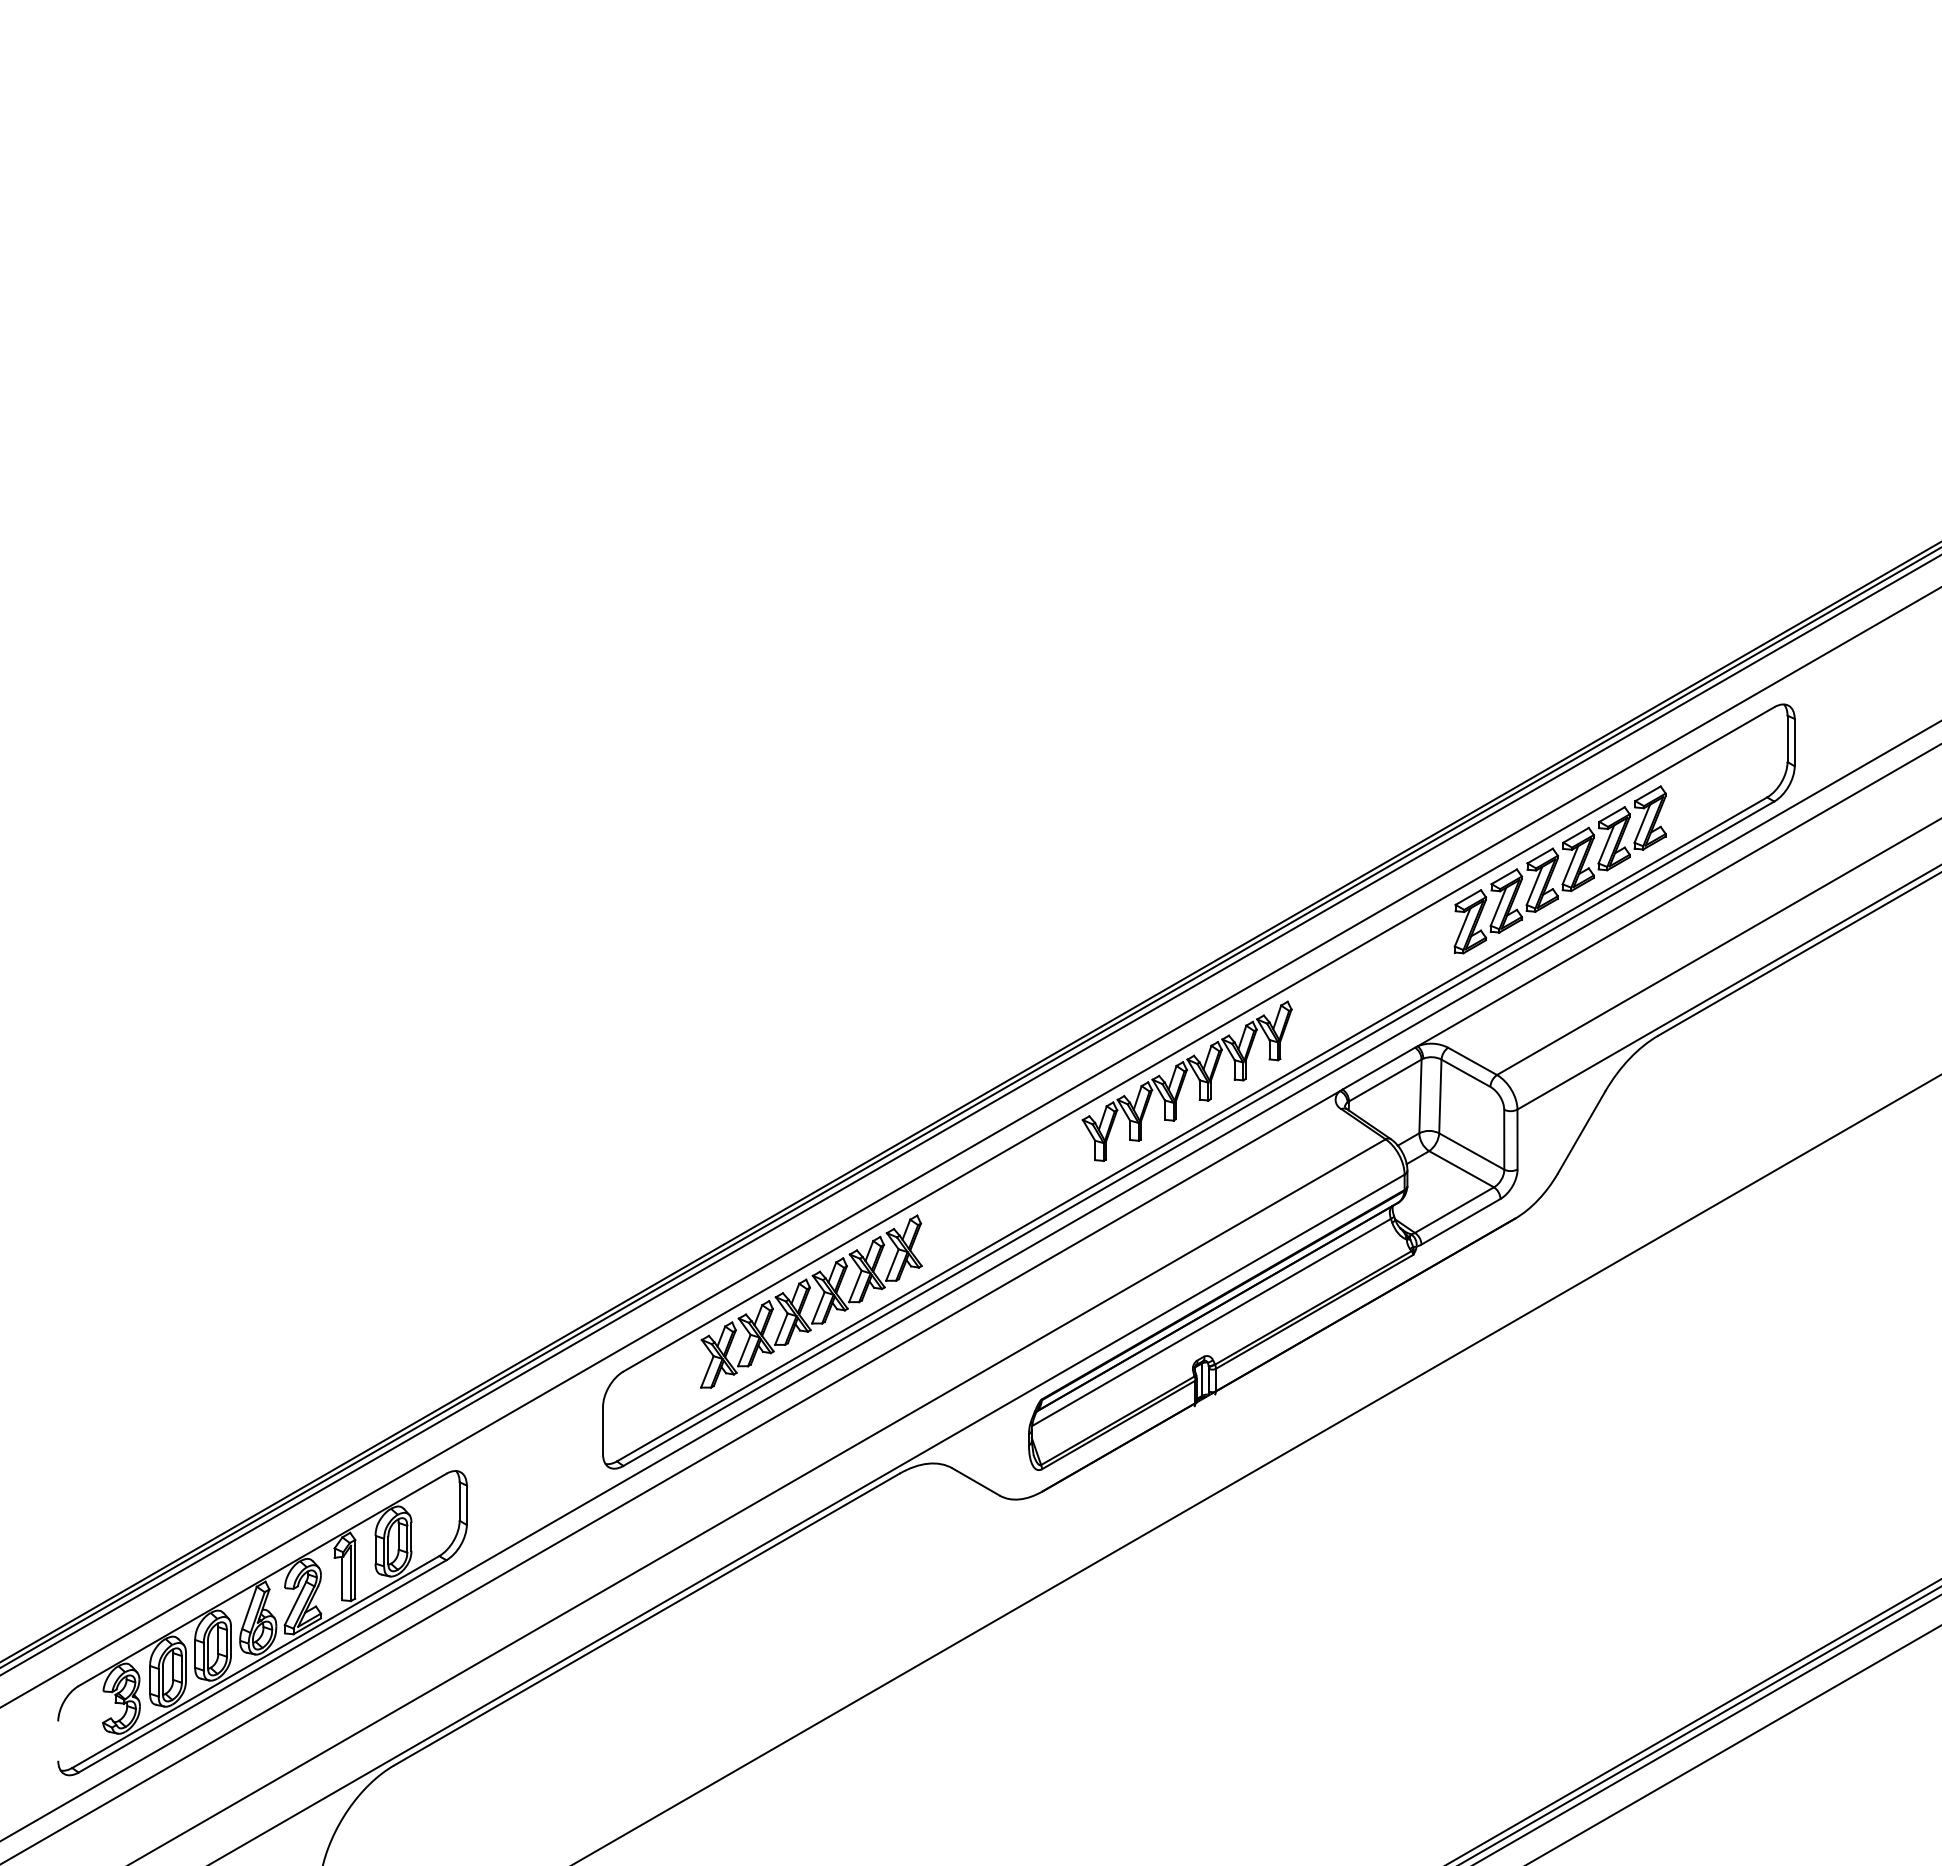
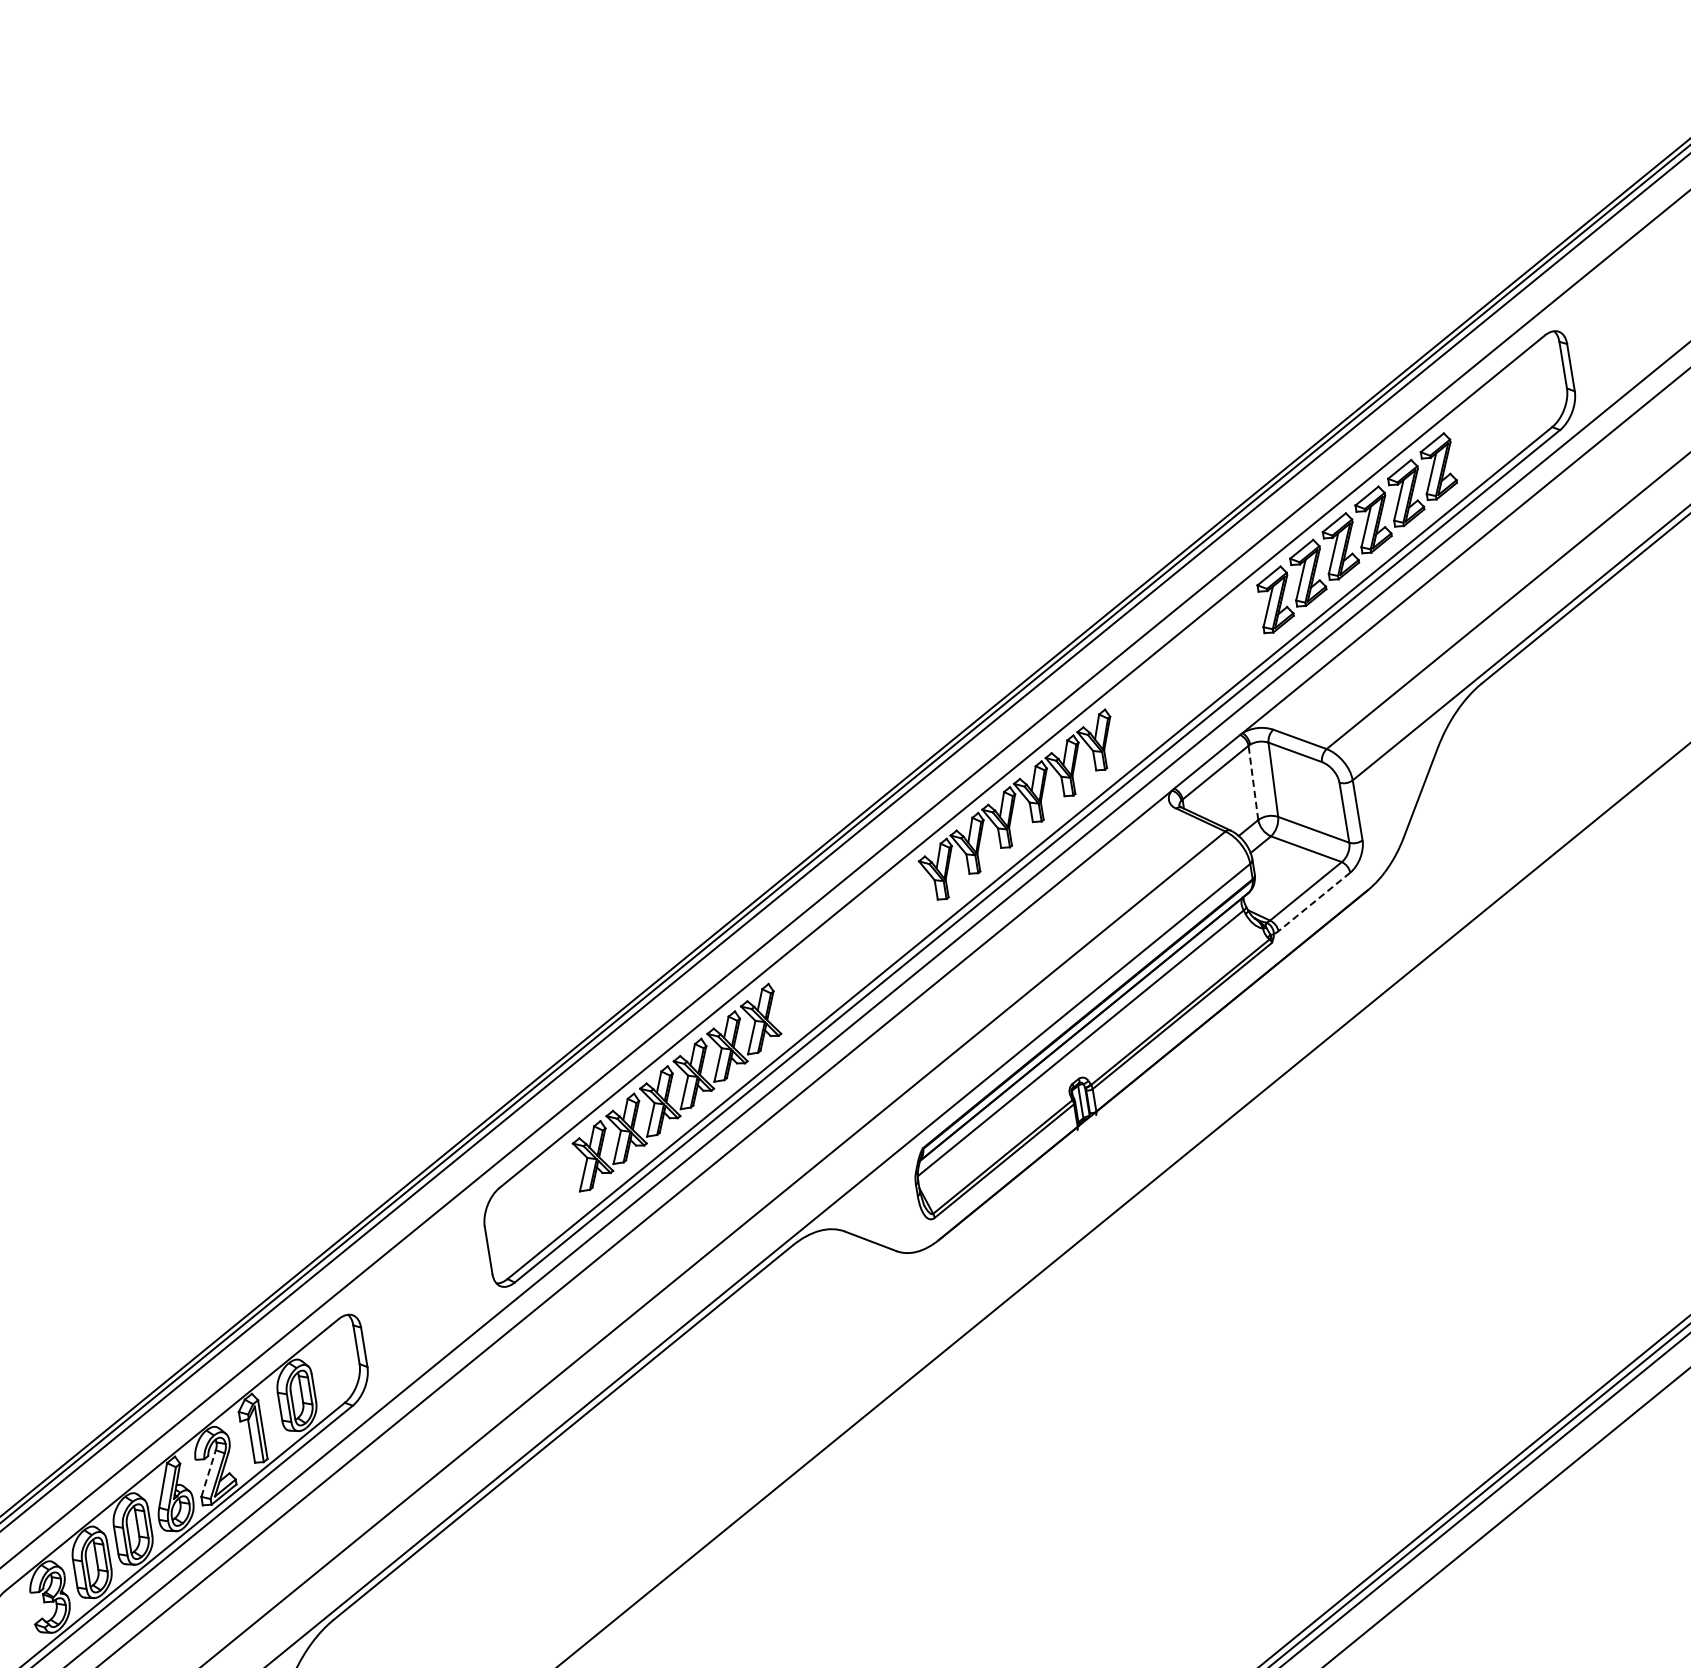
line: (1420, 1096) -> (1253, 783), solid -> dashed
line: (1461, 1221) -> (1314, 901), solid -> dashed
line: (295, 1603) -> (208, 1473), solid -> dashed

